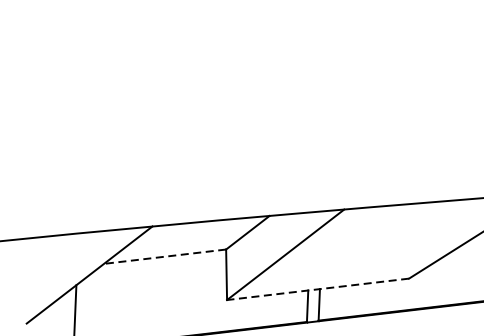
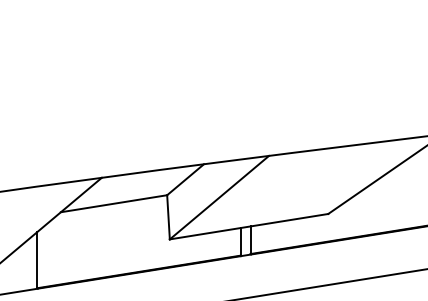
line: (165, 256) -> (114, 203), dashed -> solid
line: (317, 289) -> (248, 226), dashed -> solid

